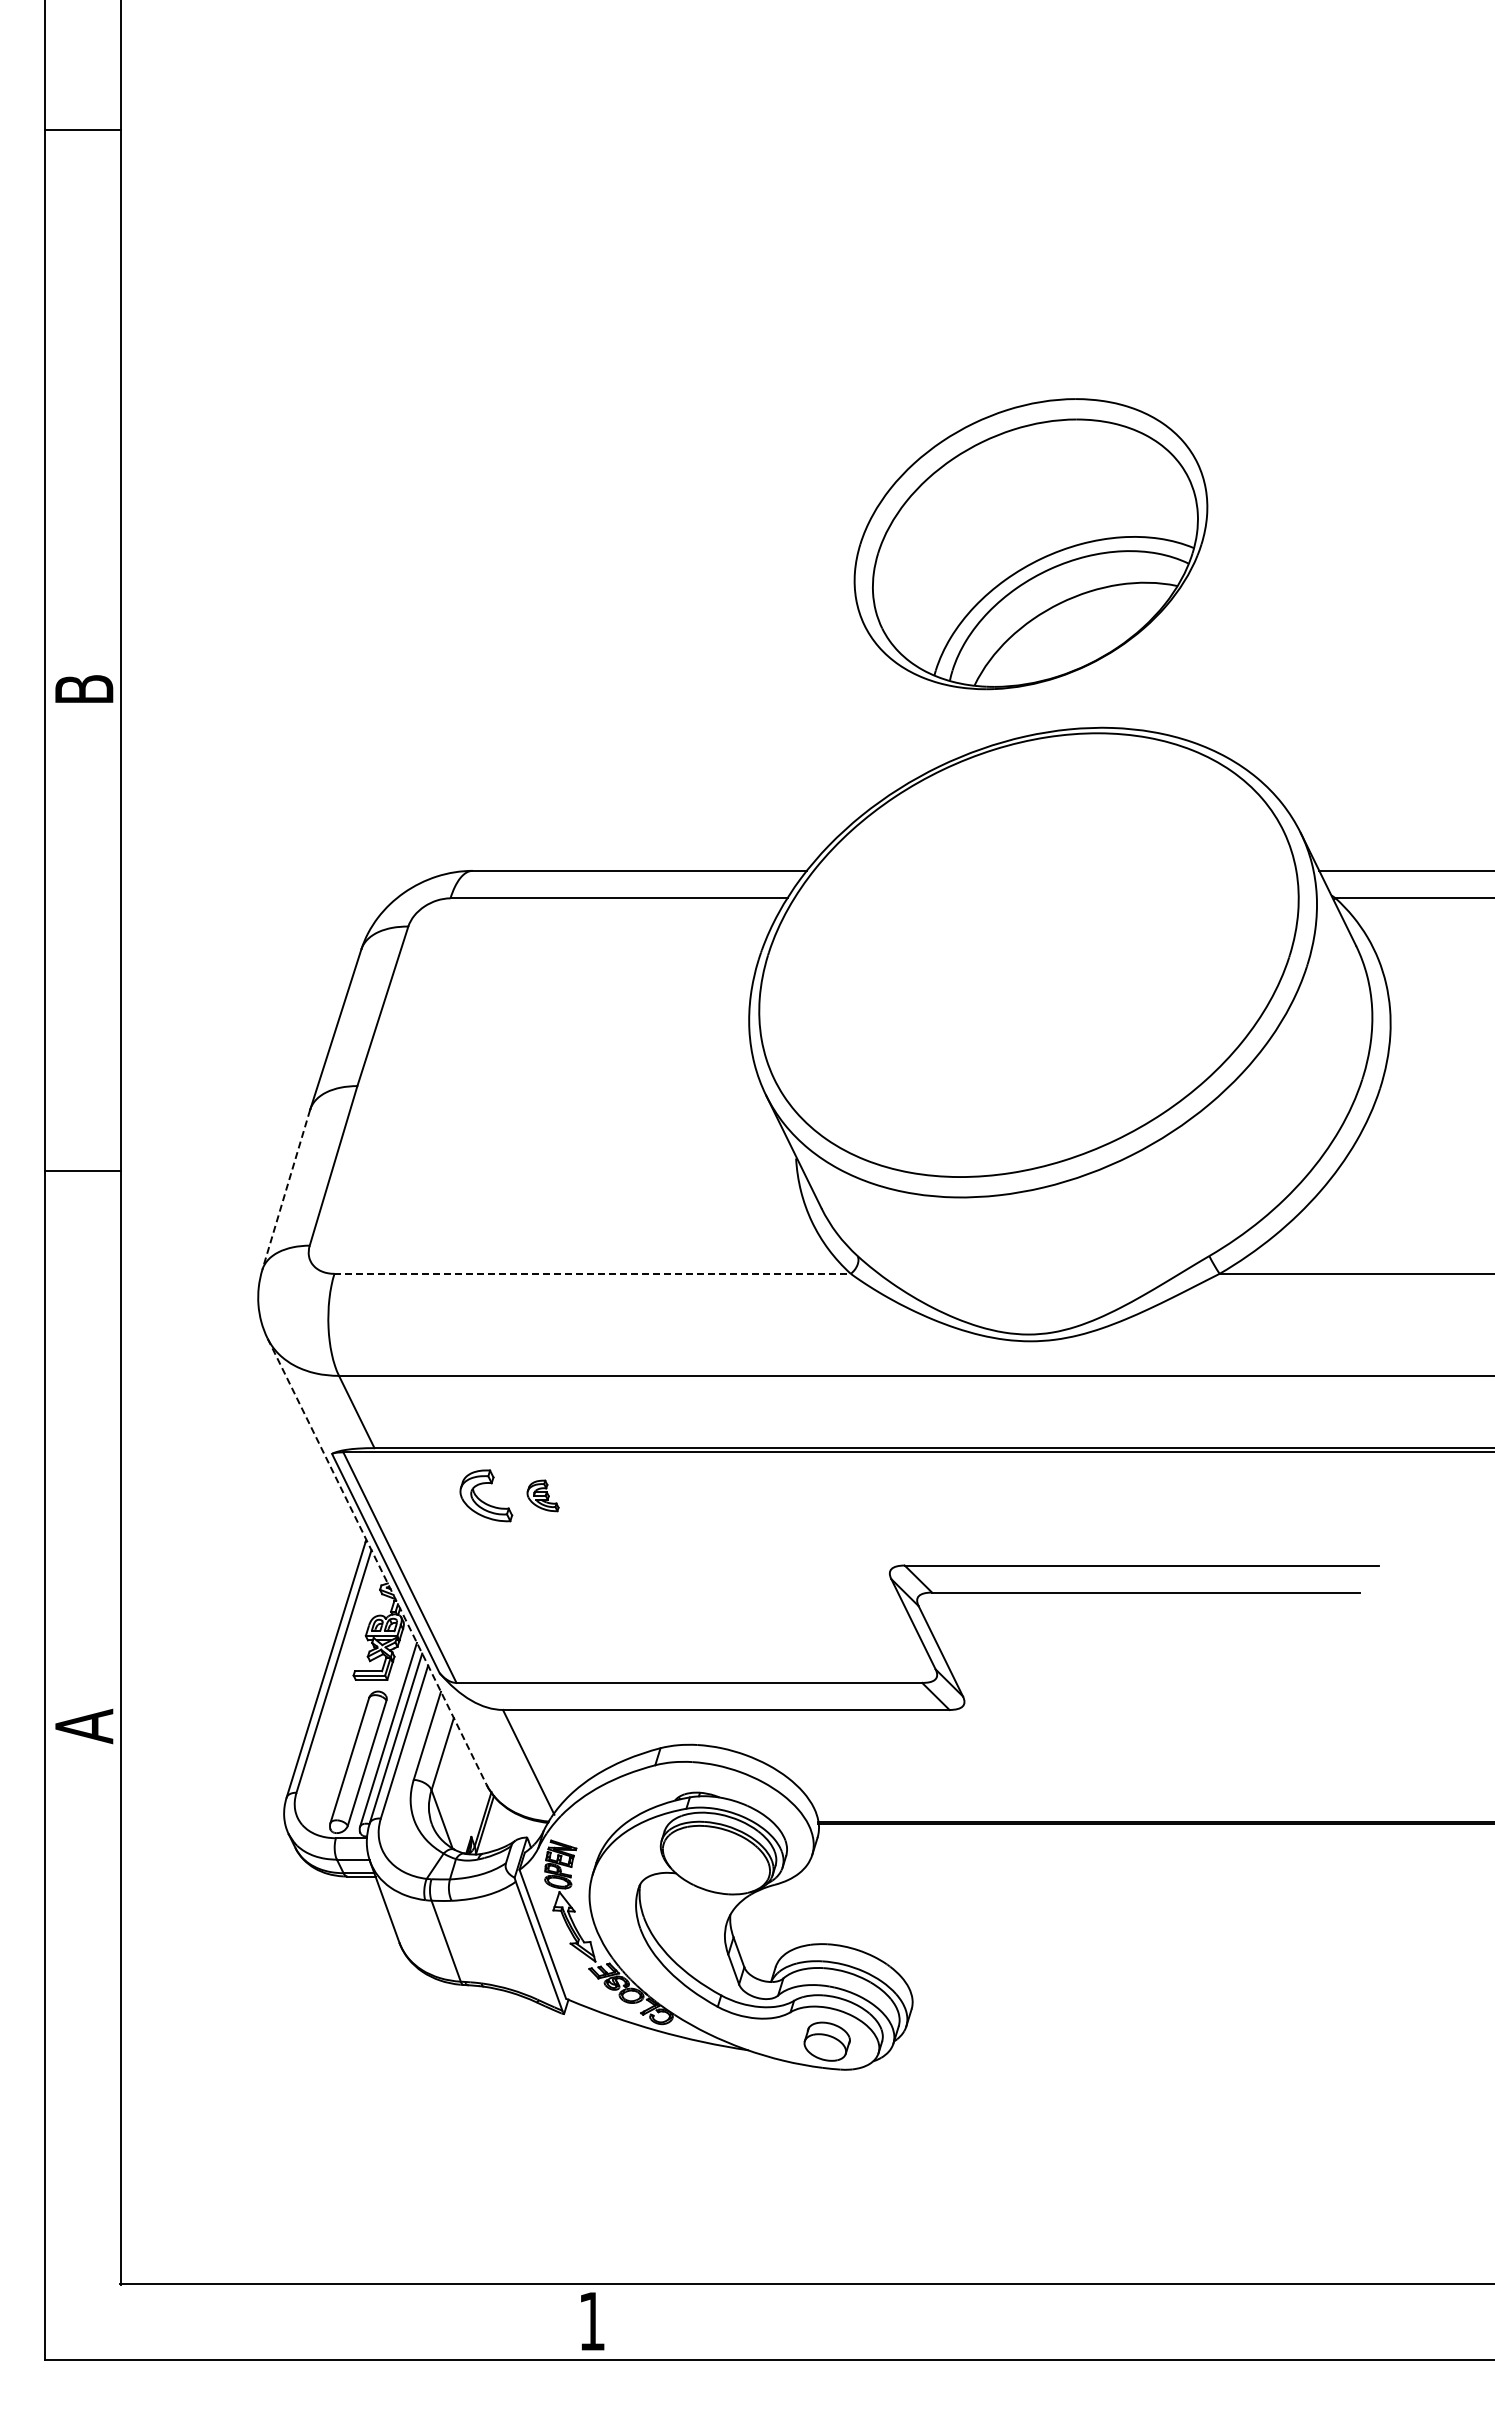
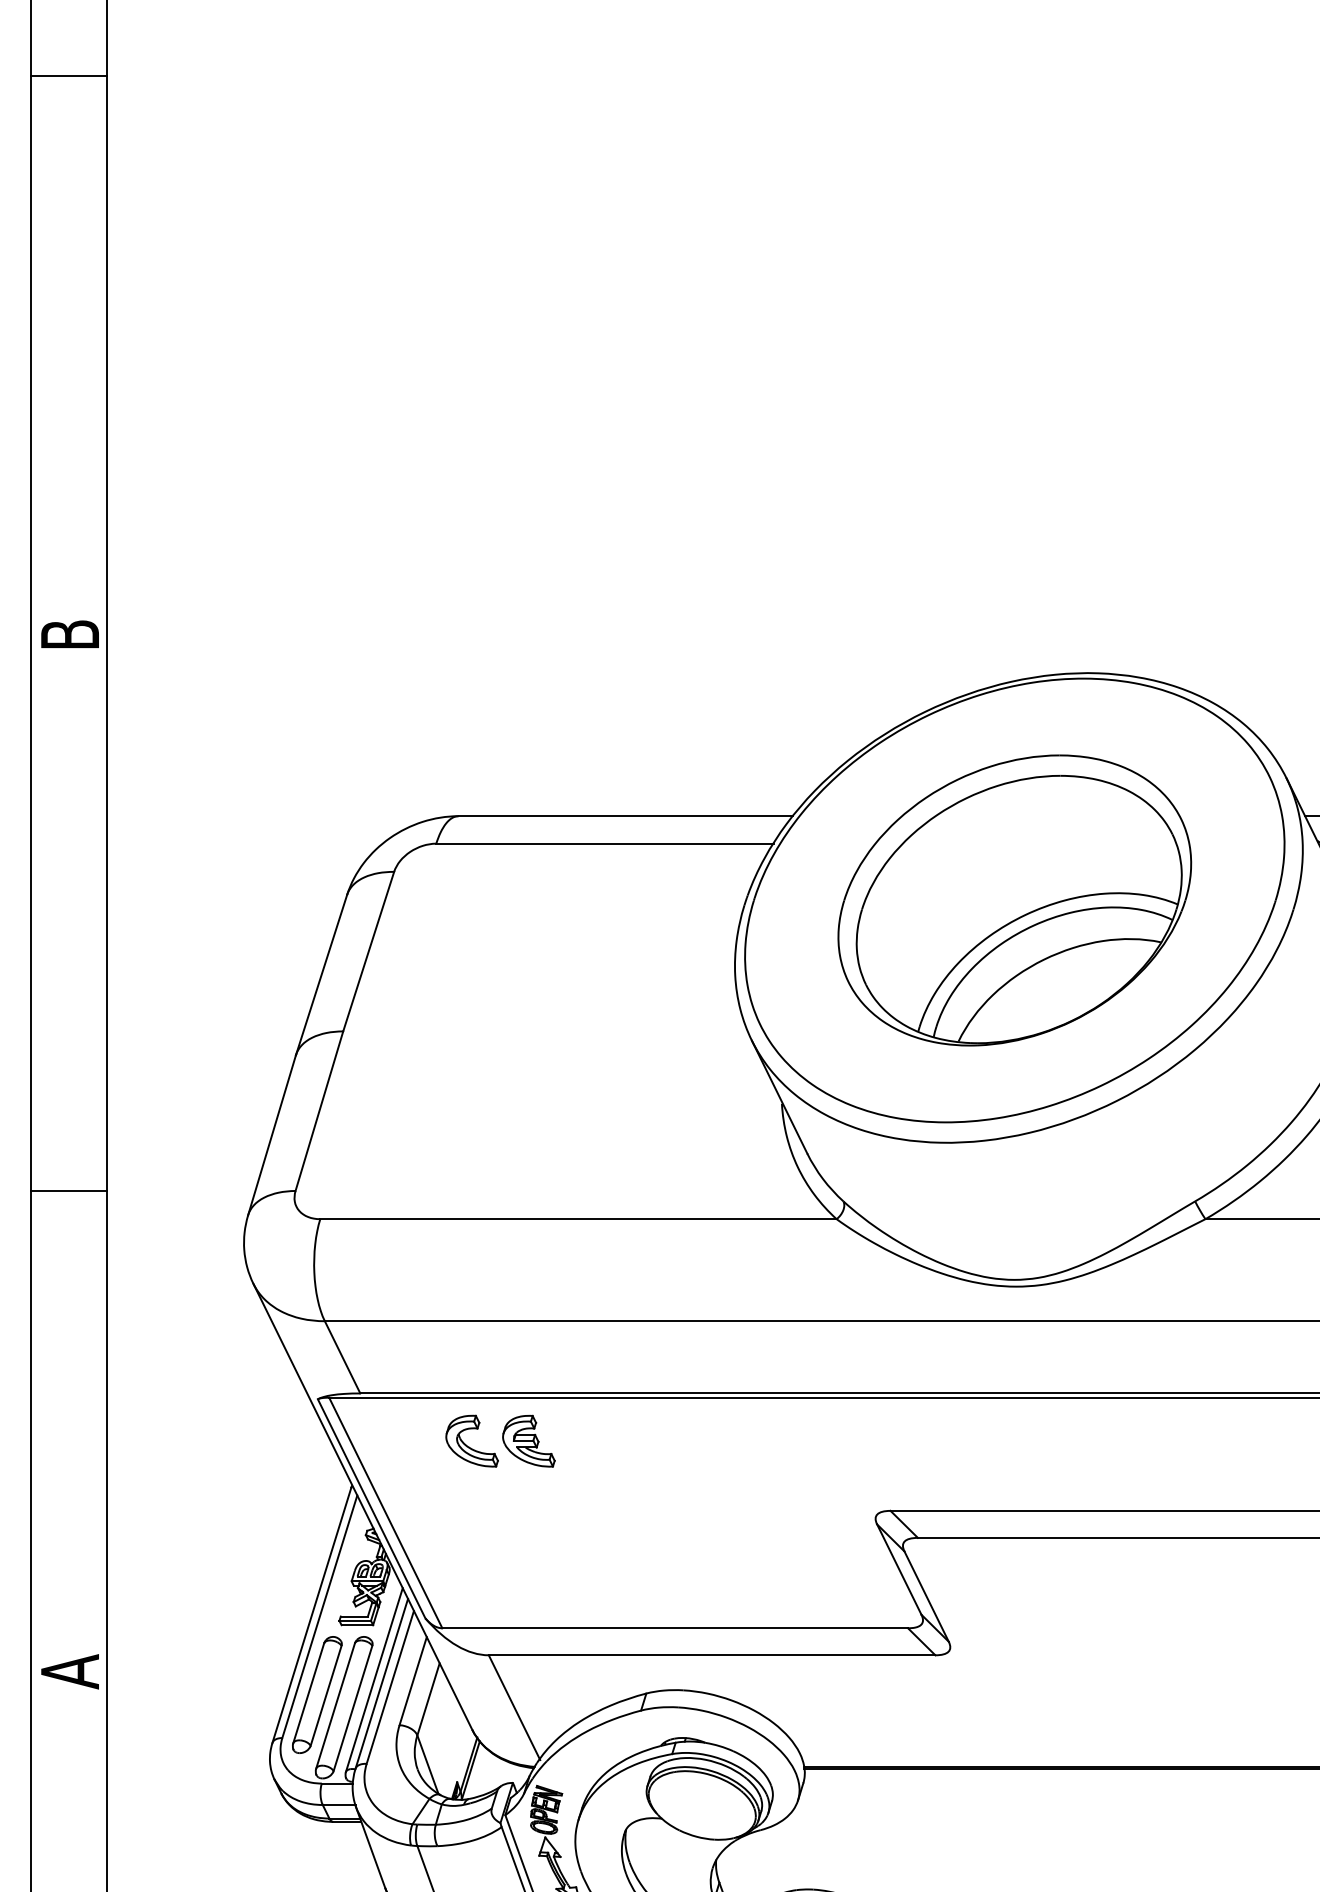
part: (1030, 544) -> (1014, 900), moved
line: (82, 1171) -> (68, 1190), moved
line: (286, 1190) -> (272, 1135), dashed -> solid
line: (593, 1273) -> (579, 1218), dashed -> solid
part: (542, 1495) -> (528, 1440), size x1.67
line: (377, 1562) -> (363, 1507), dashed -> solid
part: (331, 1749) -> (317, 1694), added

